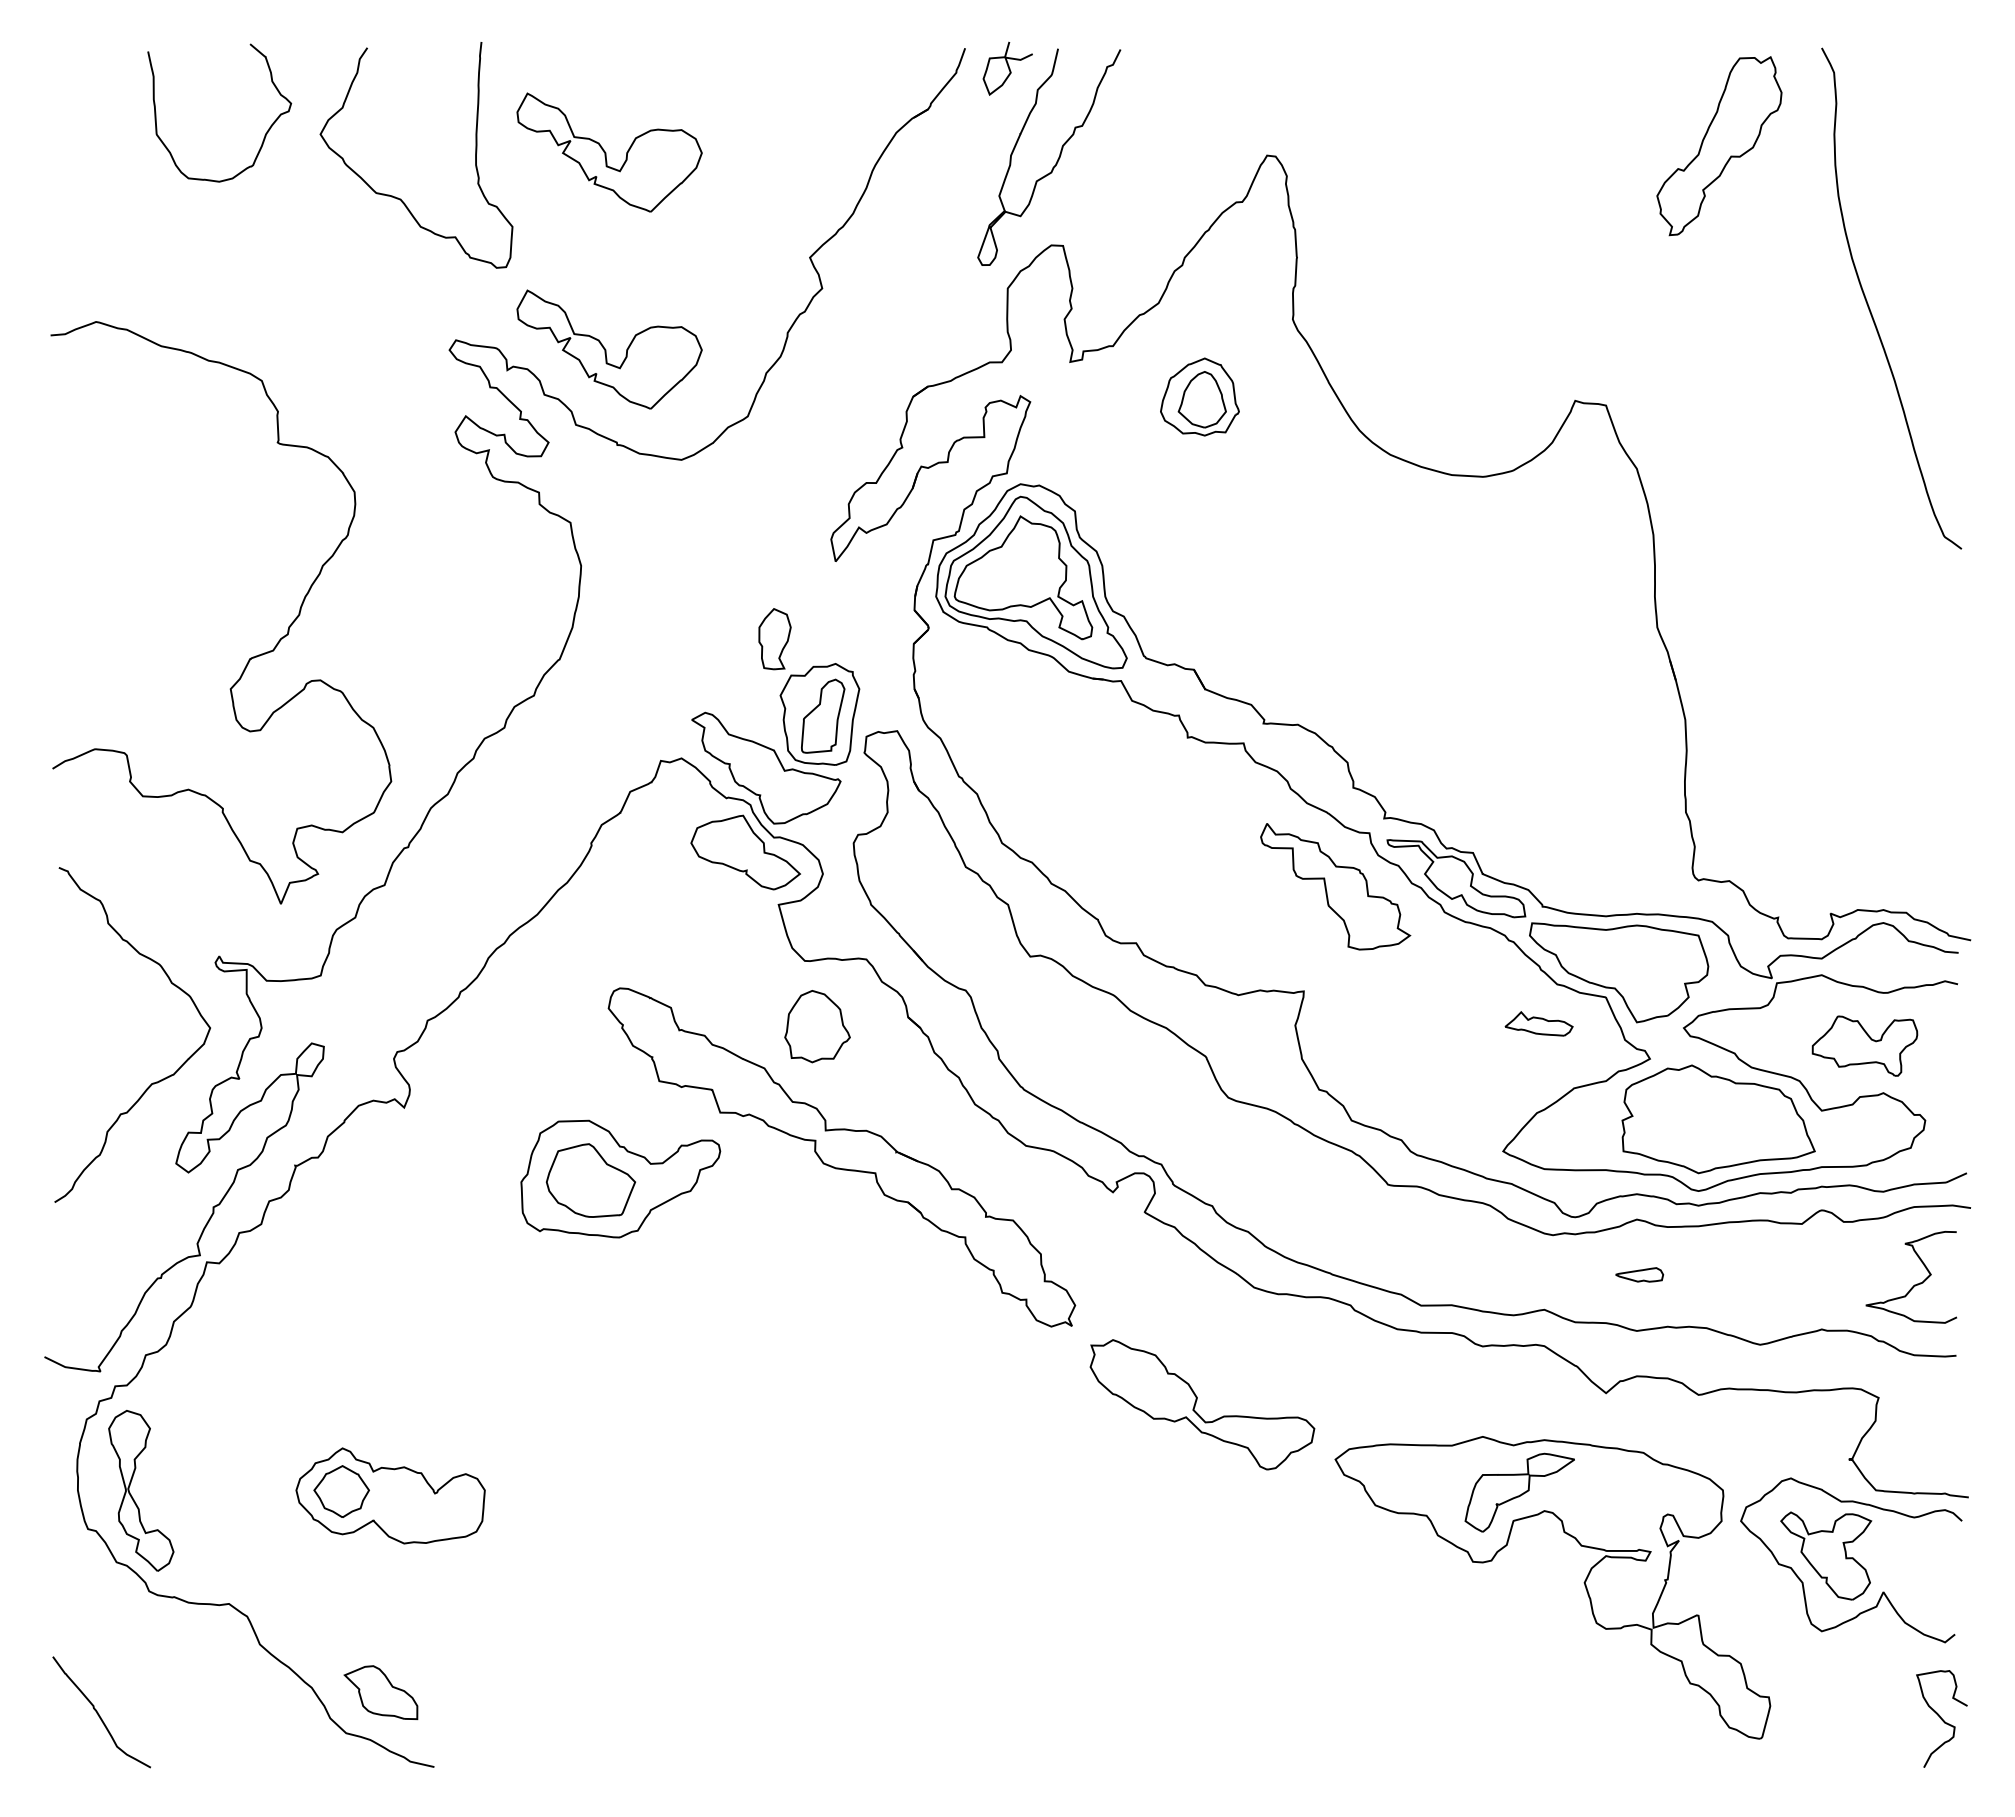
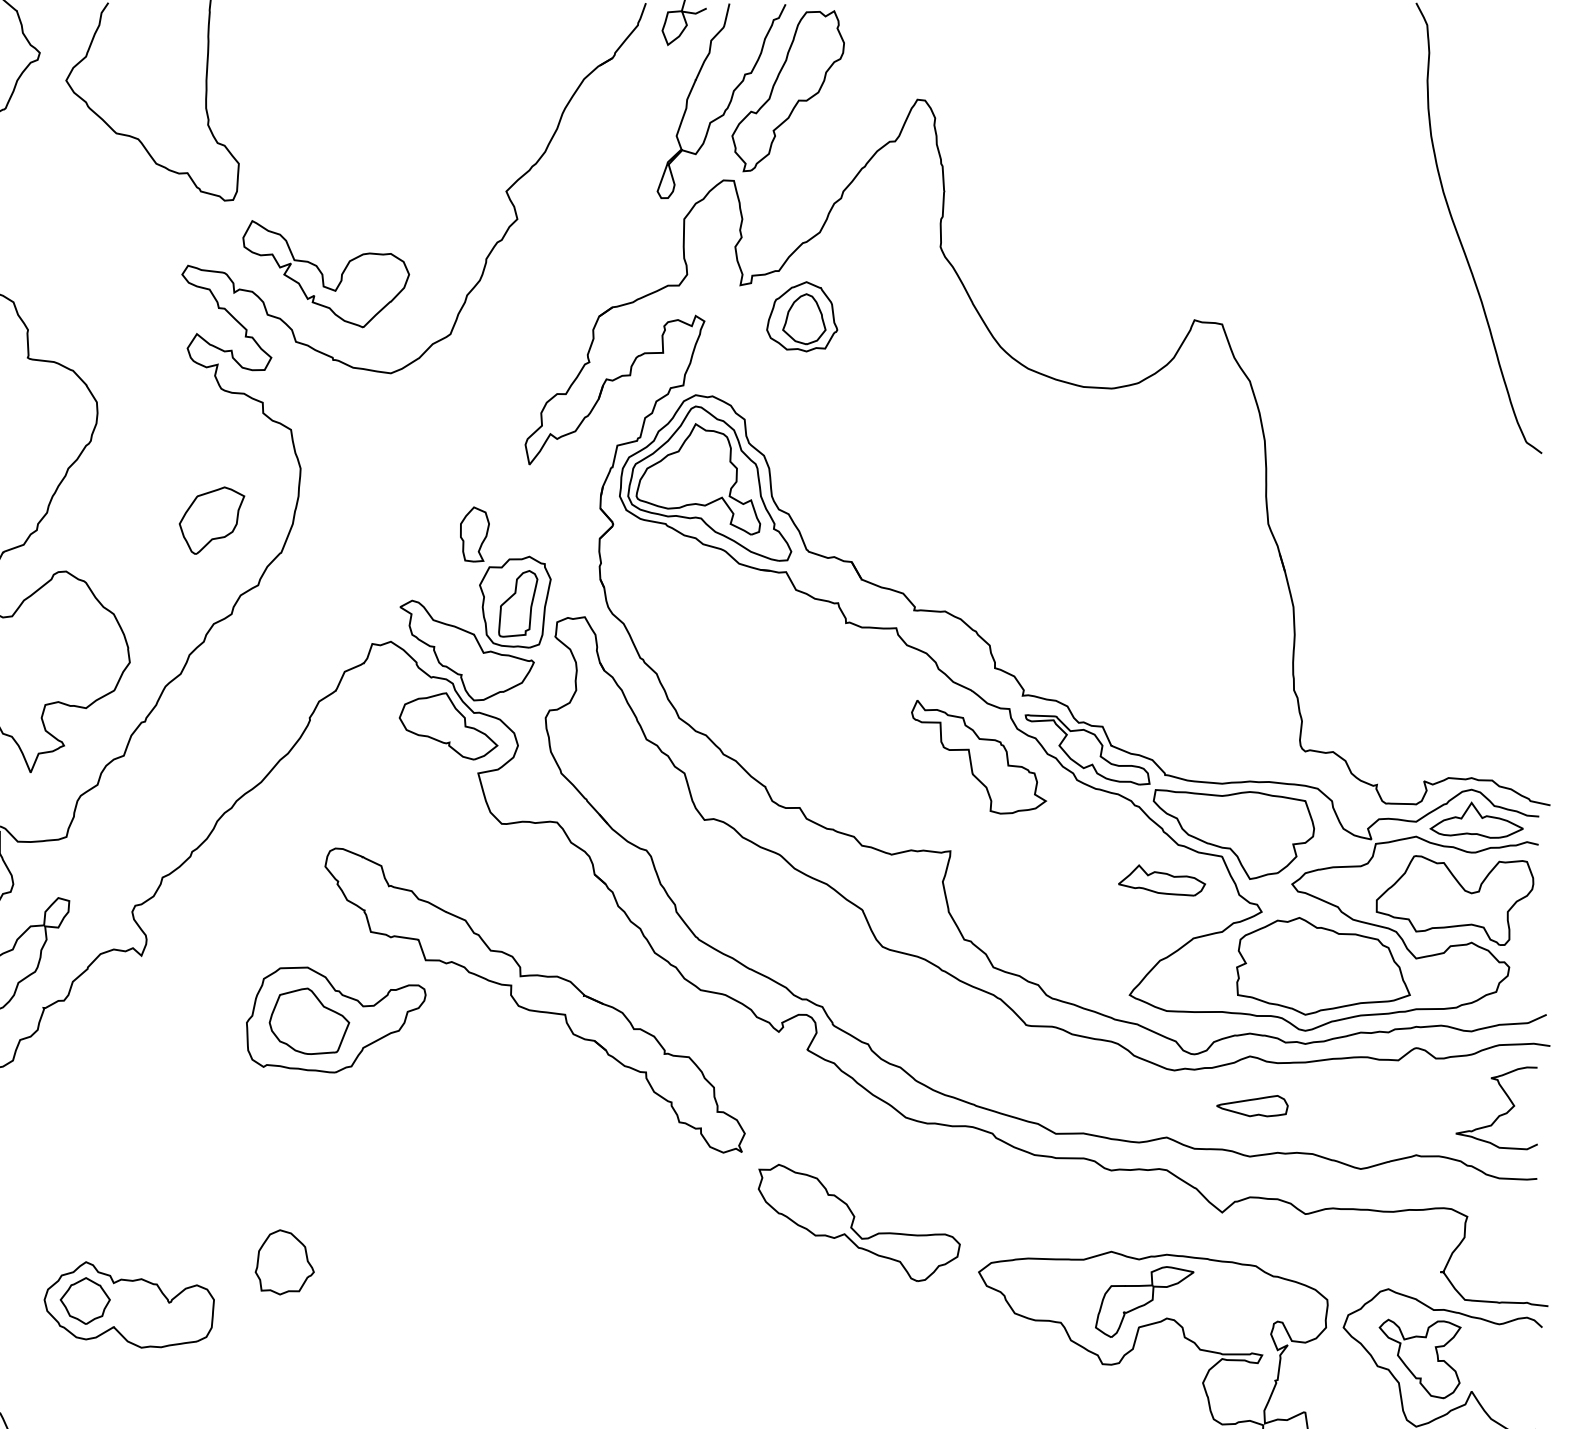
part: (1719, 146) -> (788, 91), moved
part: (609, 152) -> (326, 96), removed
part: (1199, 396) -> (801, 316), moved
part: (482, 623) -> (211, 520), added
part: (1888, 956) -> (1476, 819), added
part: (1538, 1023) -> (1161, 880), size x1.43
part: (817, 1026) -> (284, 1262), moved
part: (1864, 1045) -> (1454, 899), size x1.67
part: (1639, 1274) -> (1252, 1105), size x1.67

